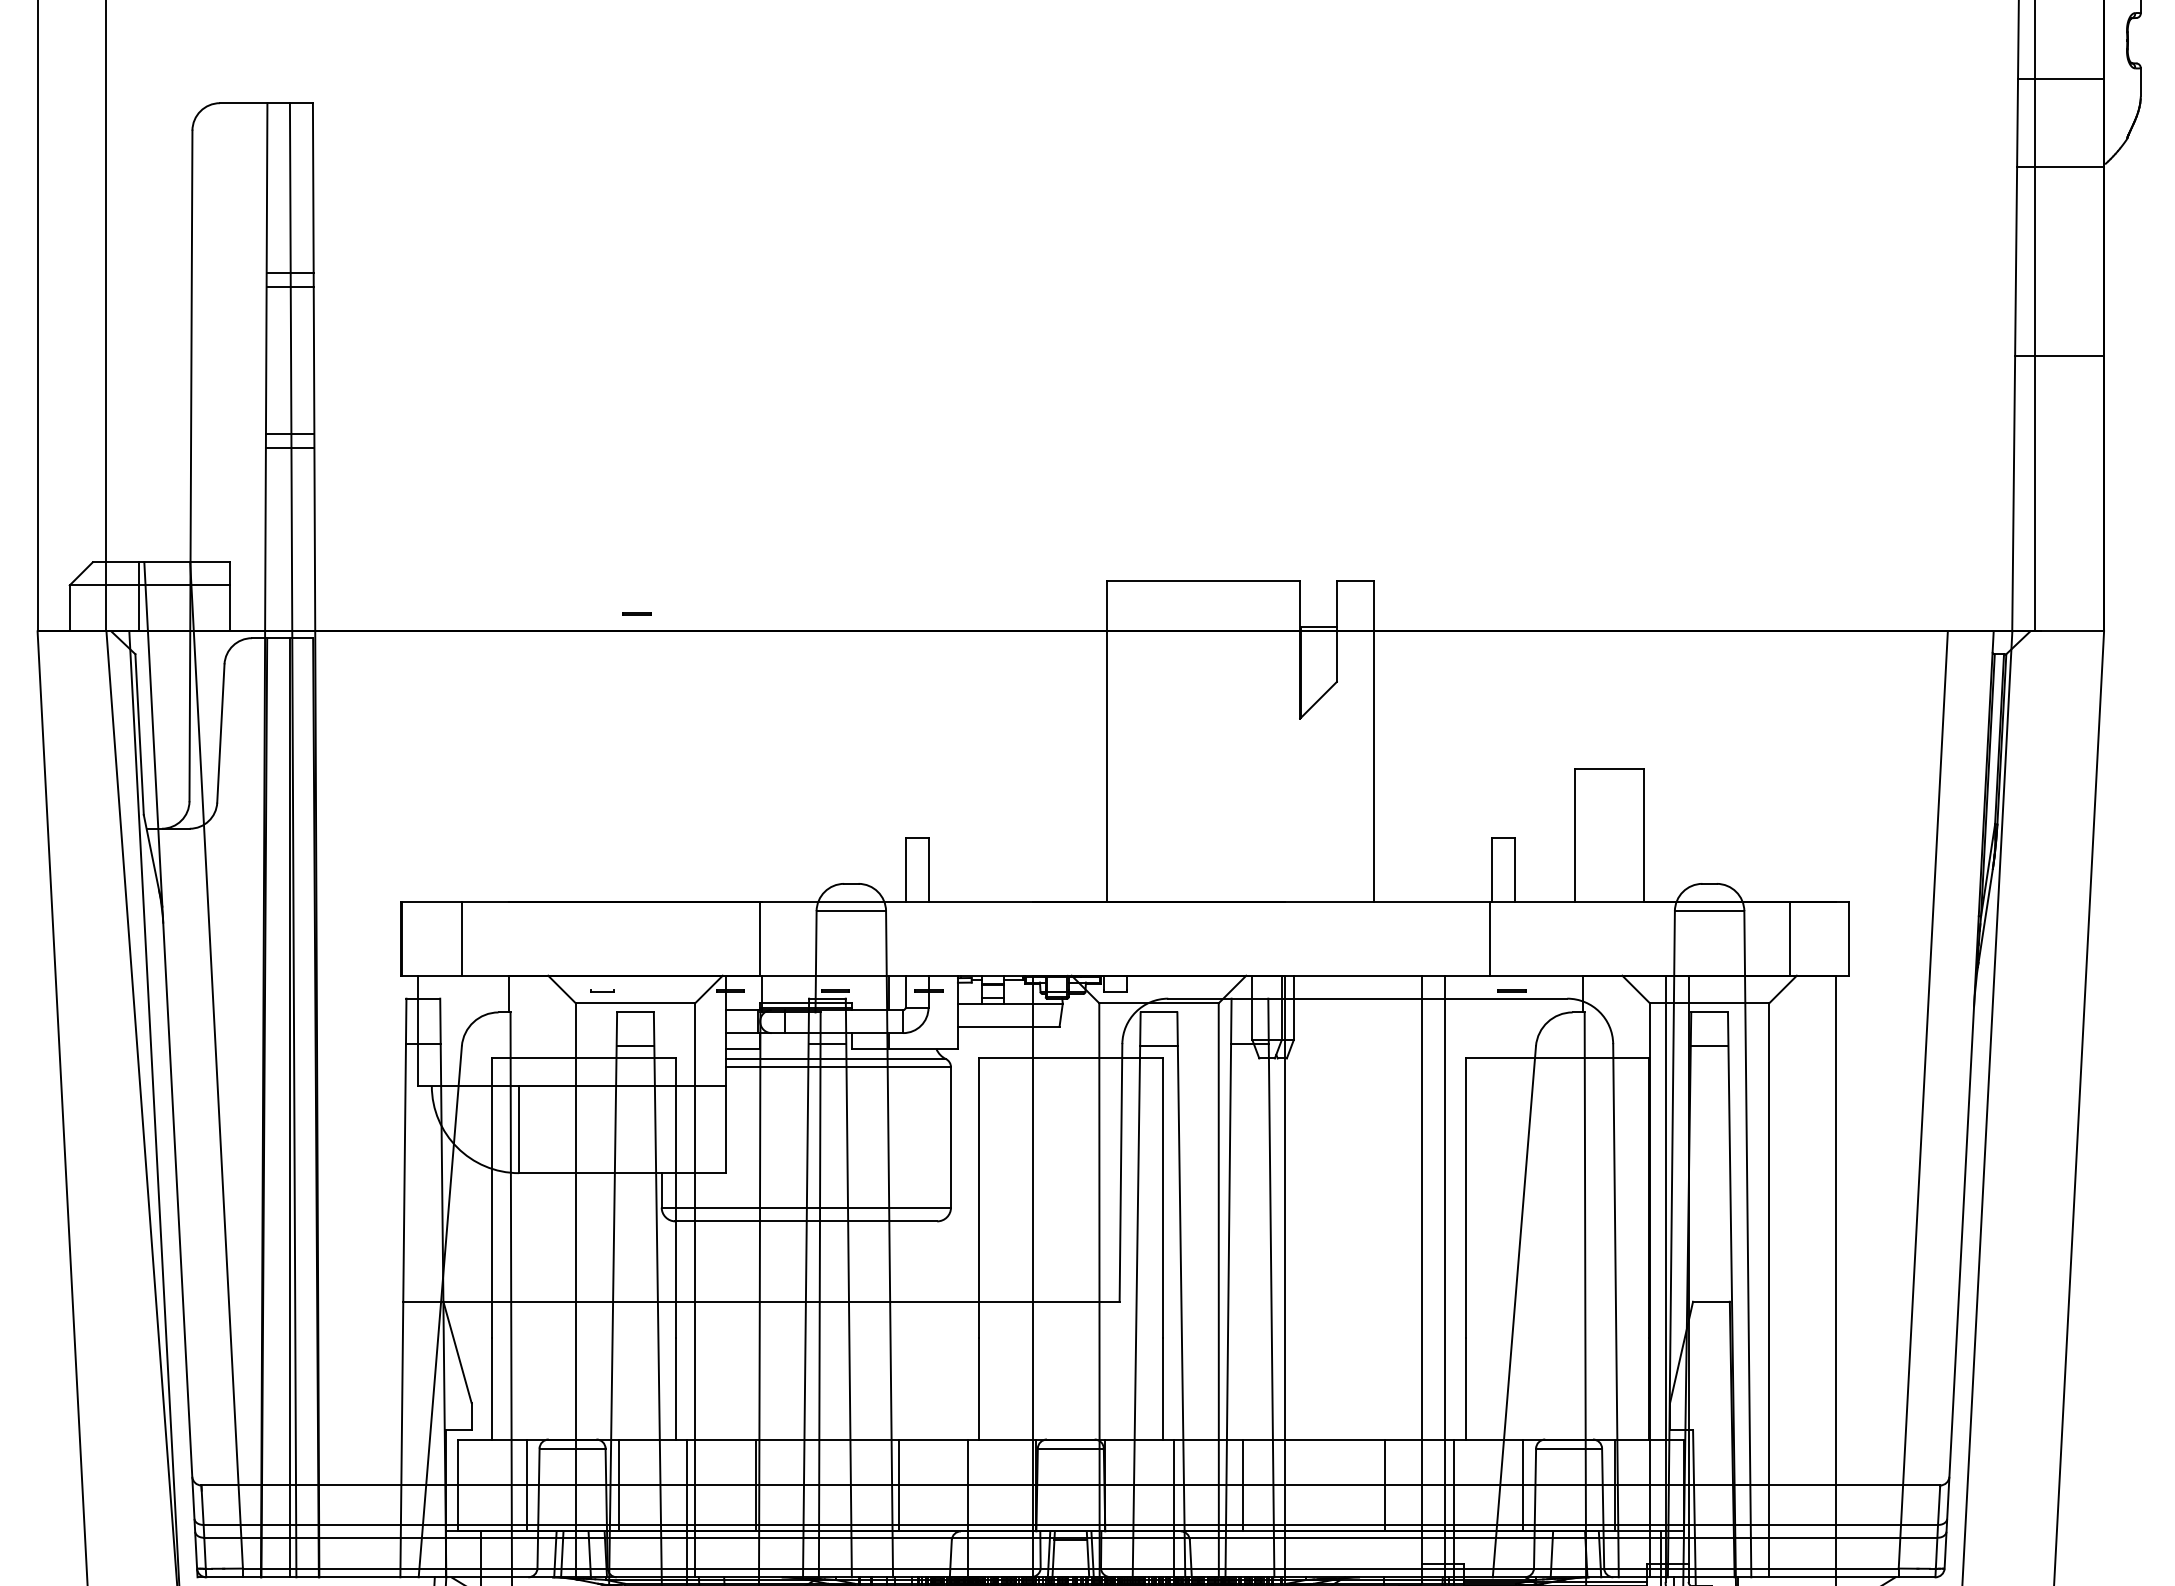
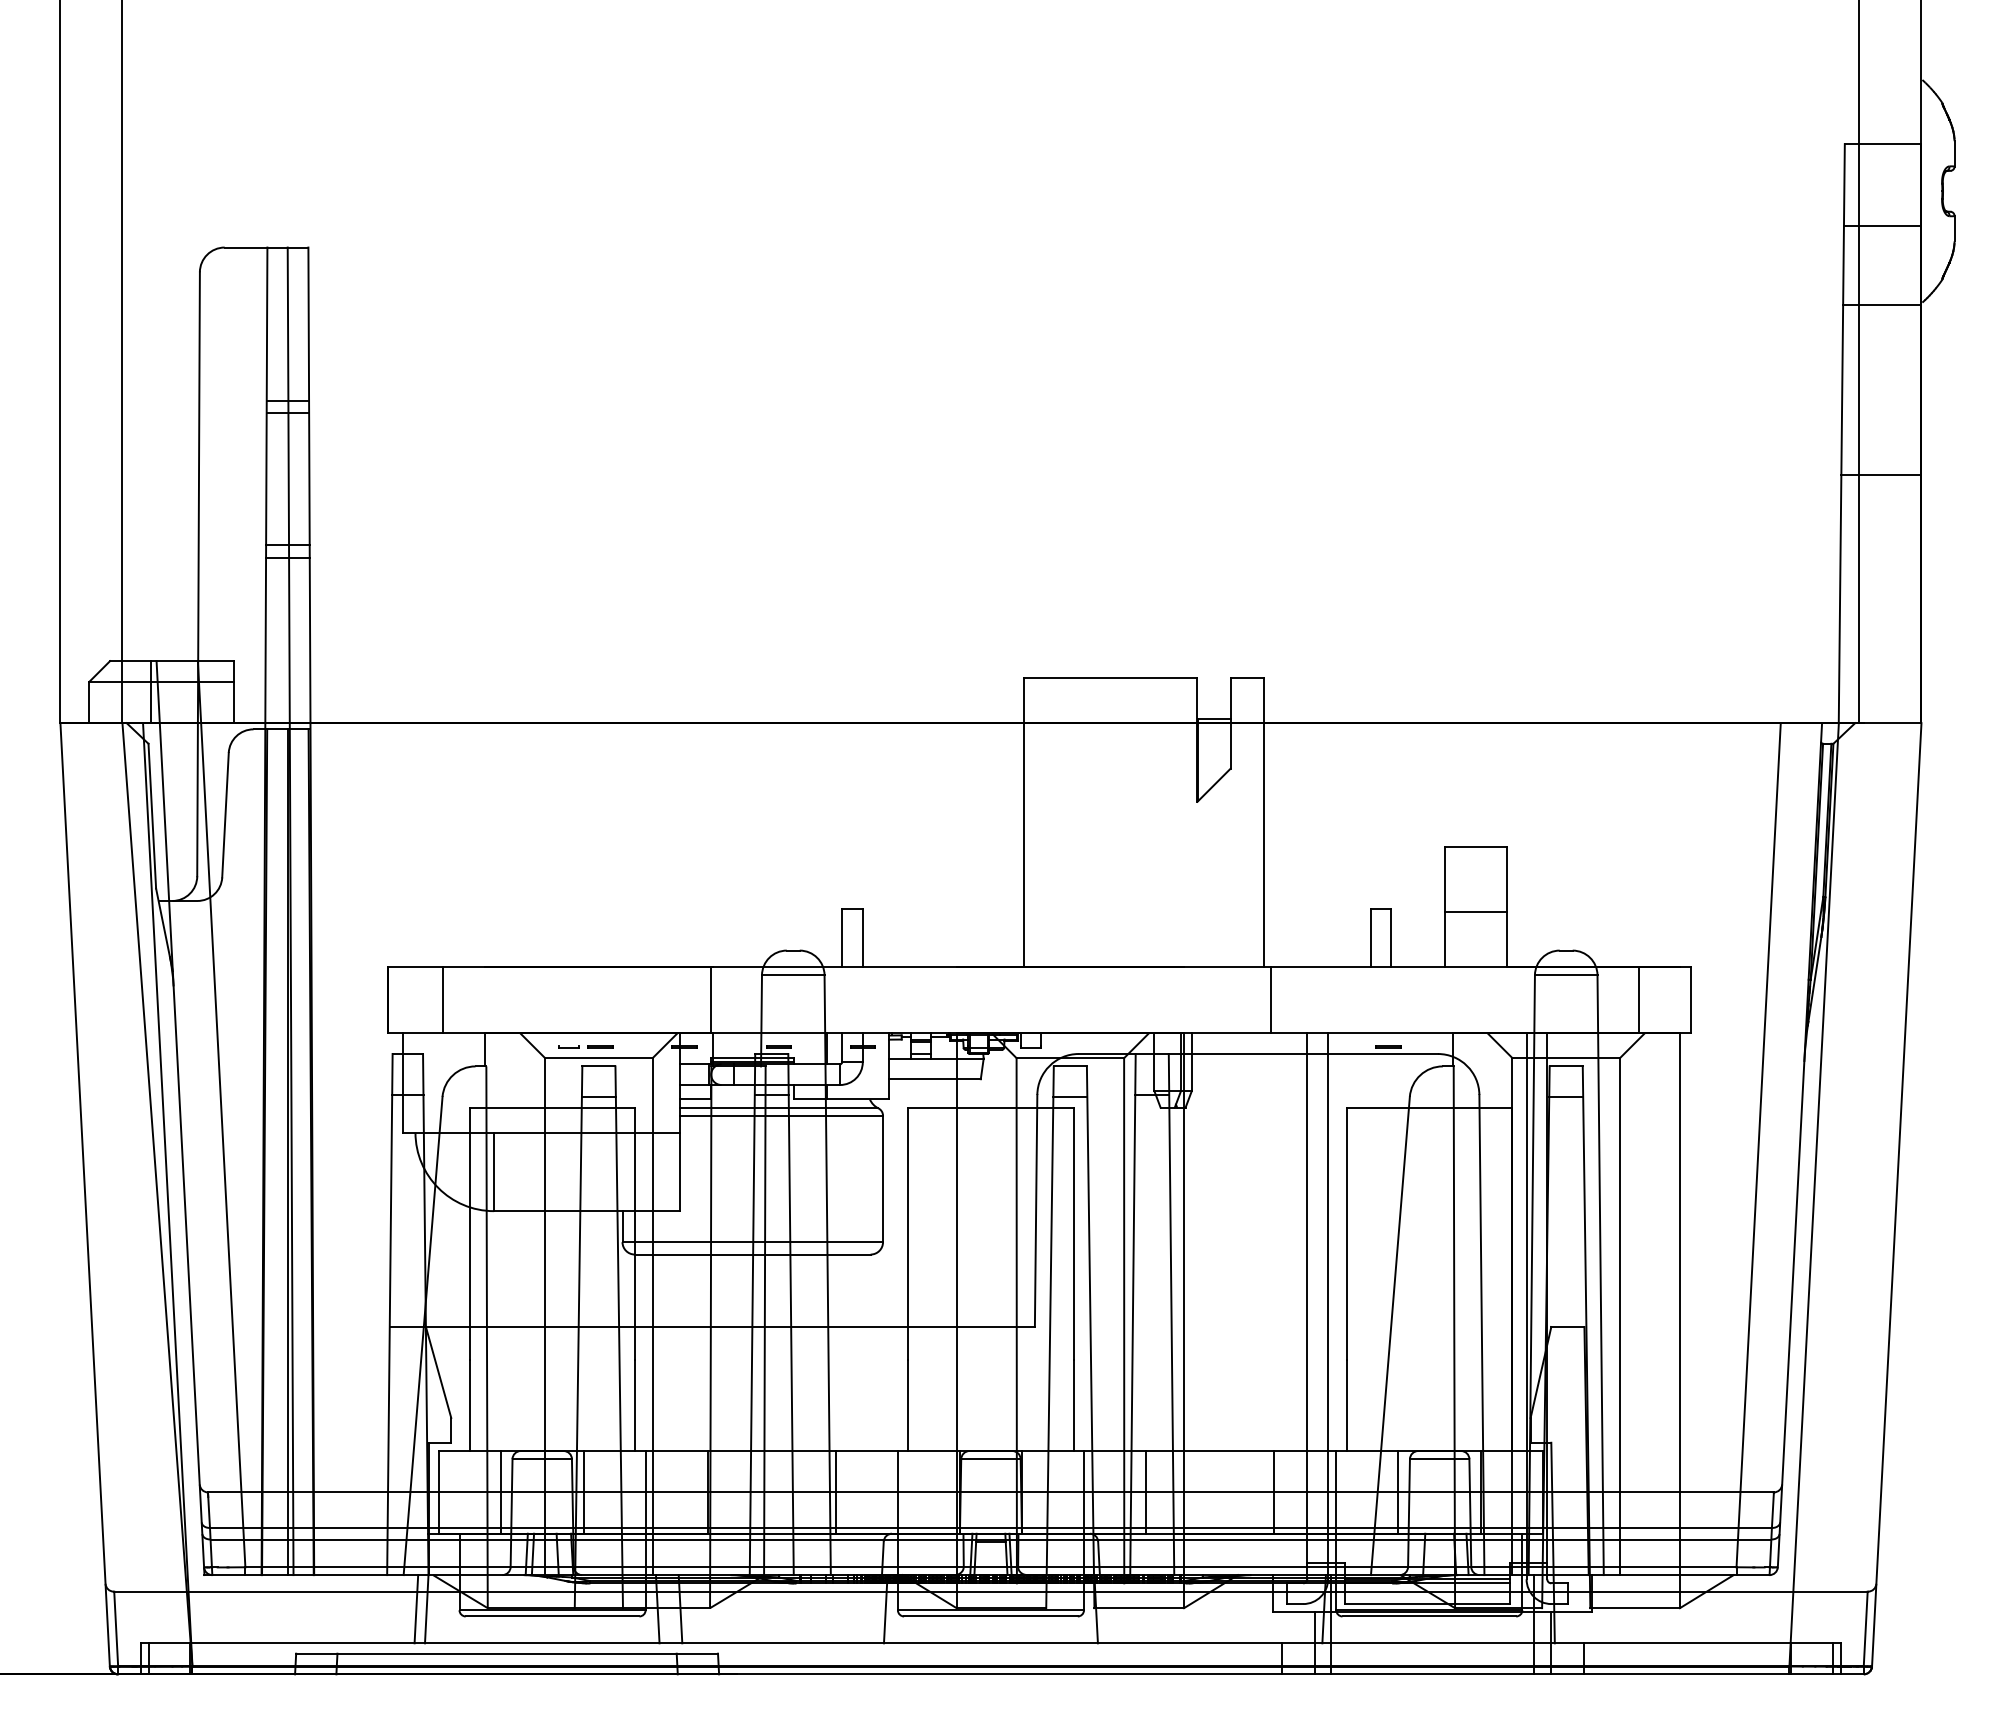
line: (637, 613) -> (600, 1046), moved
line: (1609, 840) -> (1476, 911), added
line: (1490, 939) -> (1270, 1000), moved

